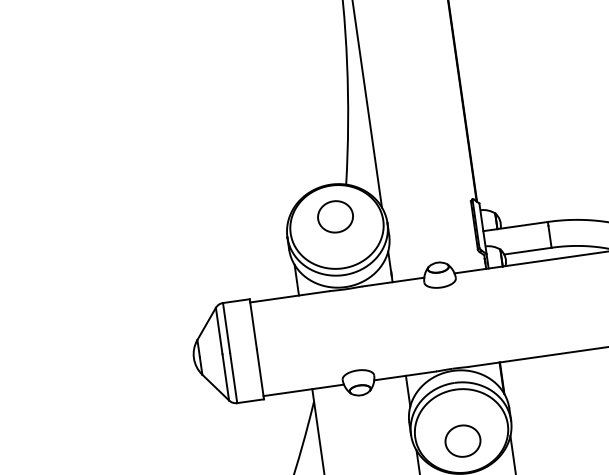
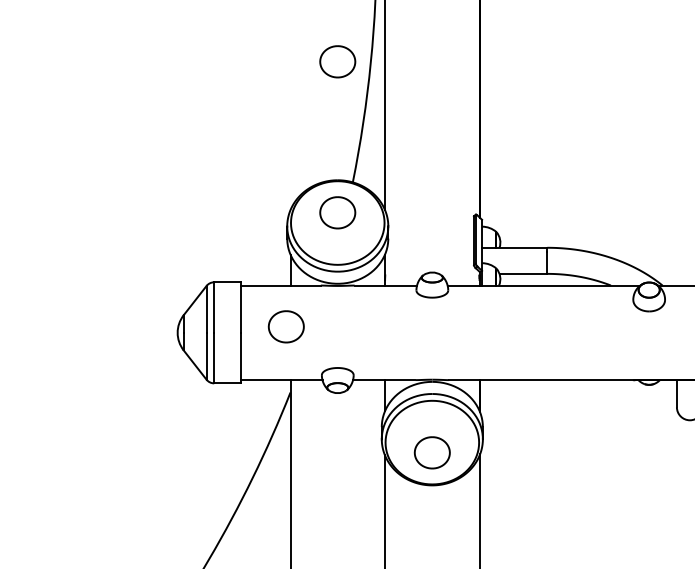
part: (313, 67) -> (337, 61), added
part: (299, 336) -> (285, 326), added

